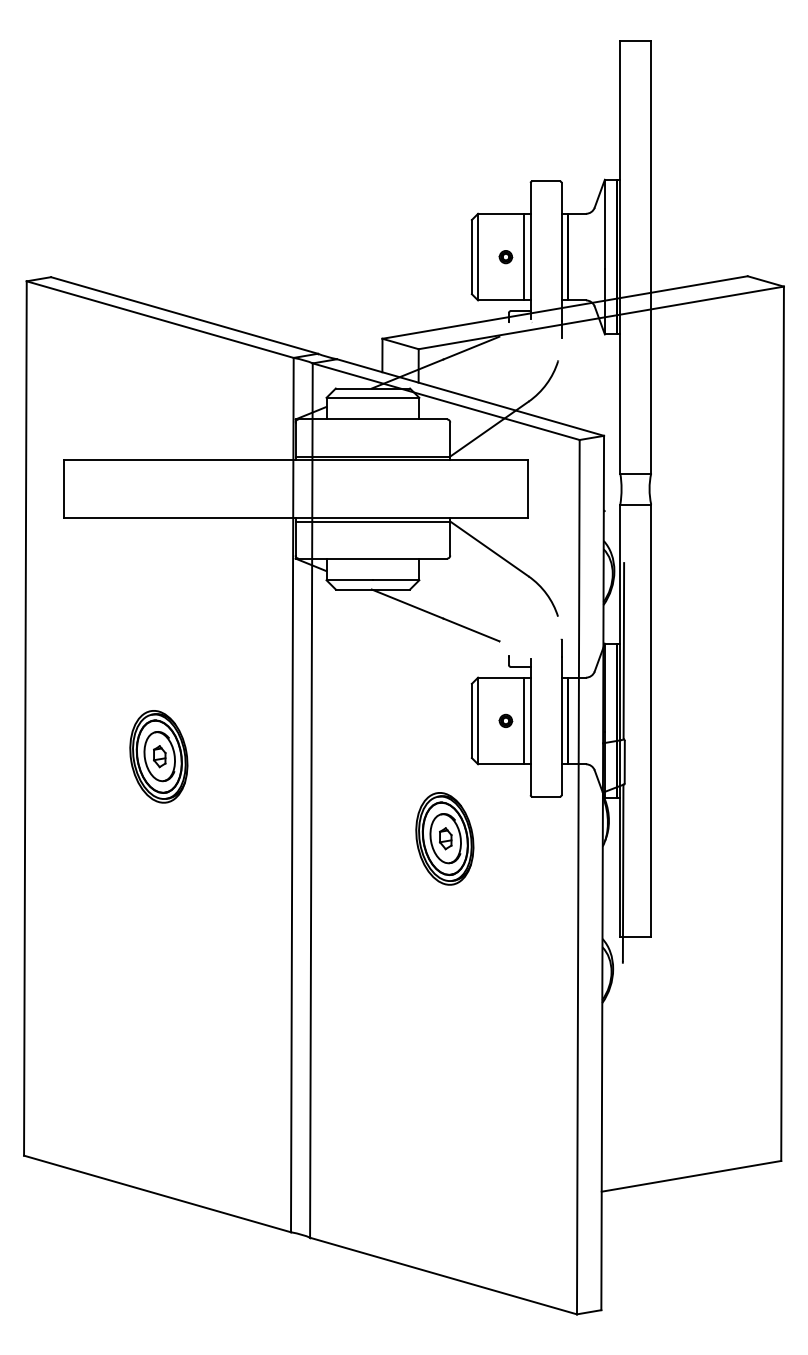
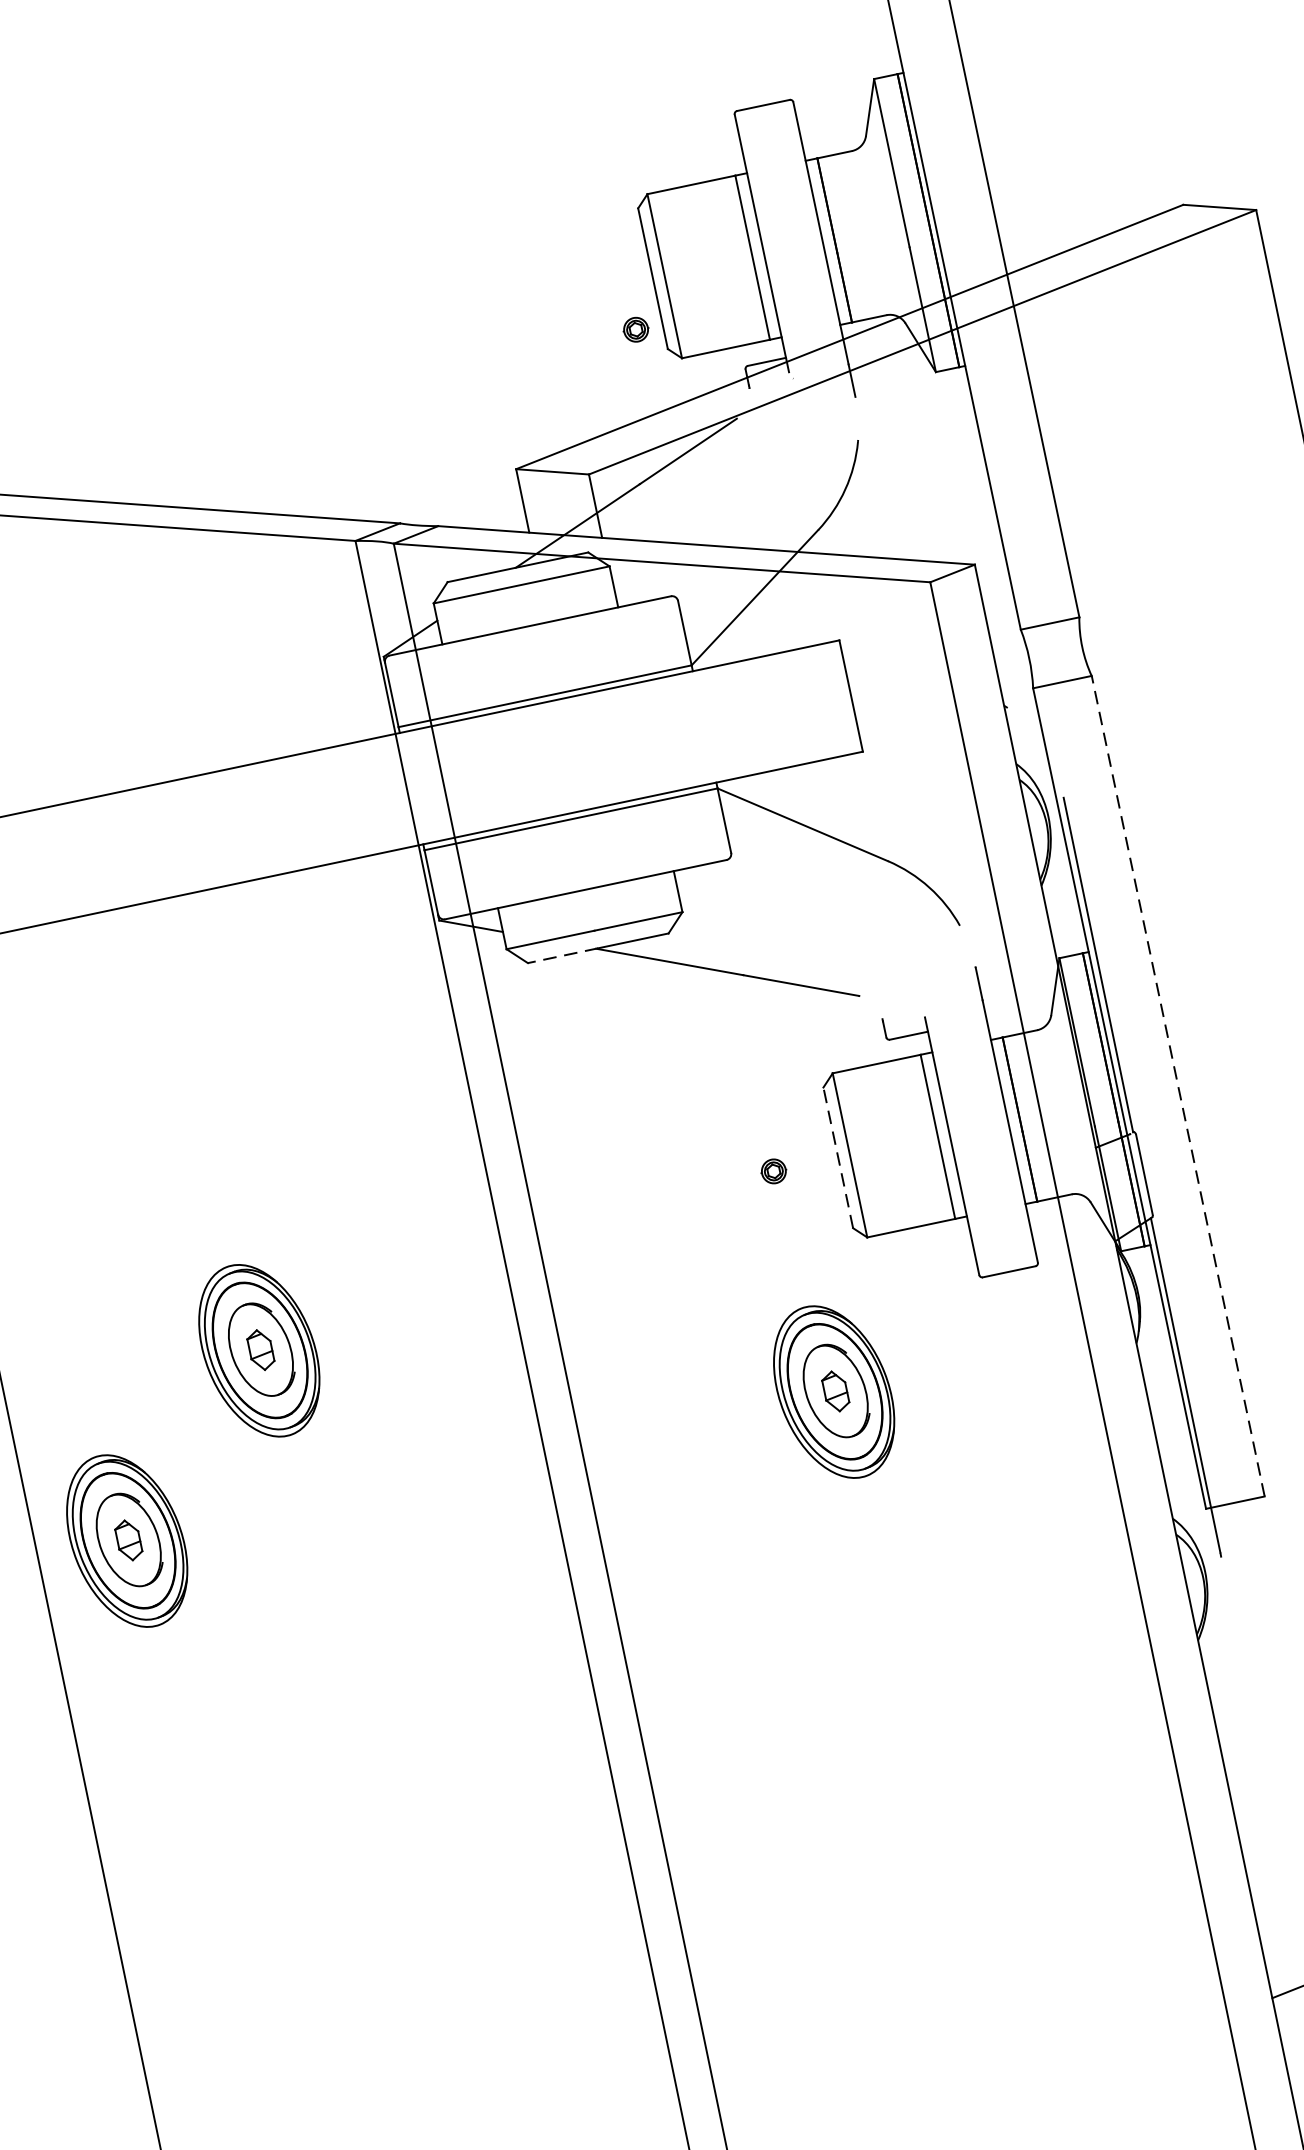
part: (505, 257) -> (635, 330), moved
line: (354, 589) -> (563, 955), solid -> dashed
line: (471, 720) -> (837, 1157), solid -> dashed
part: (505, 720) -> (772, 1170), moved
line: (651, 720) -> (1178, 1085), solid -> dashed
part: (71, 838) -> (126, 1540), added

